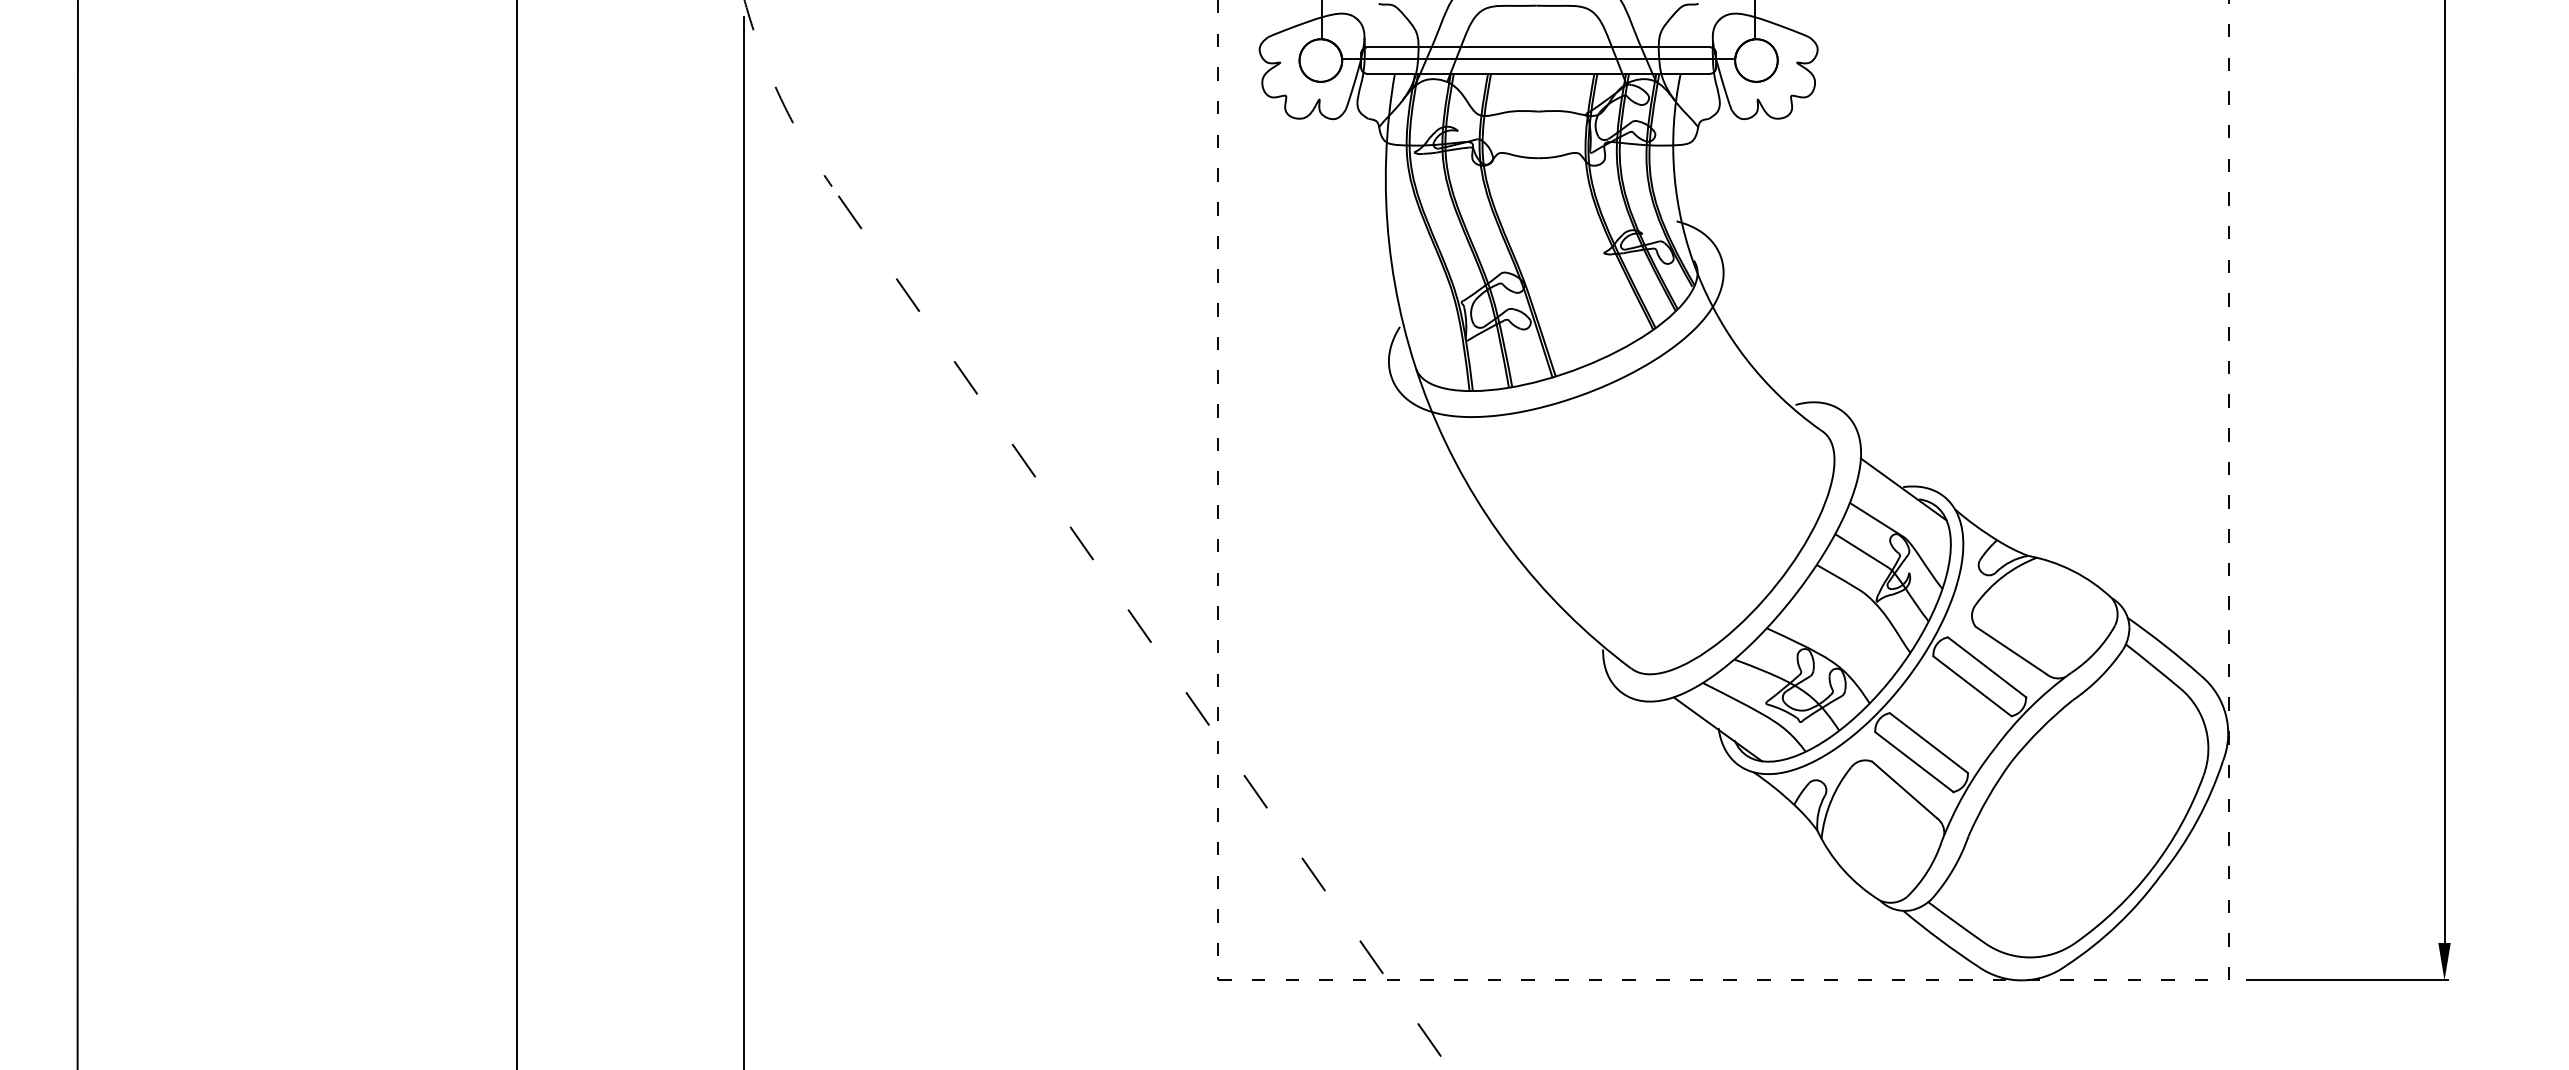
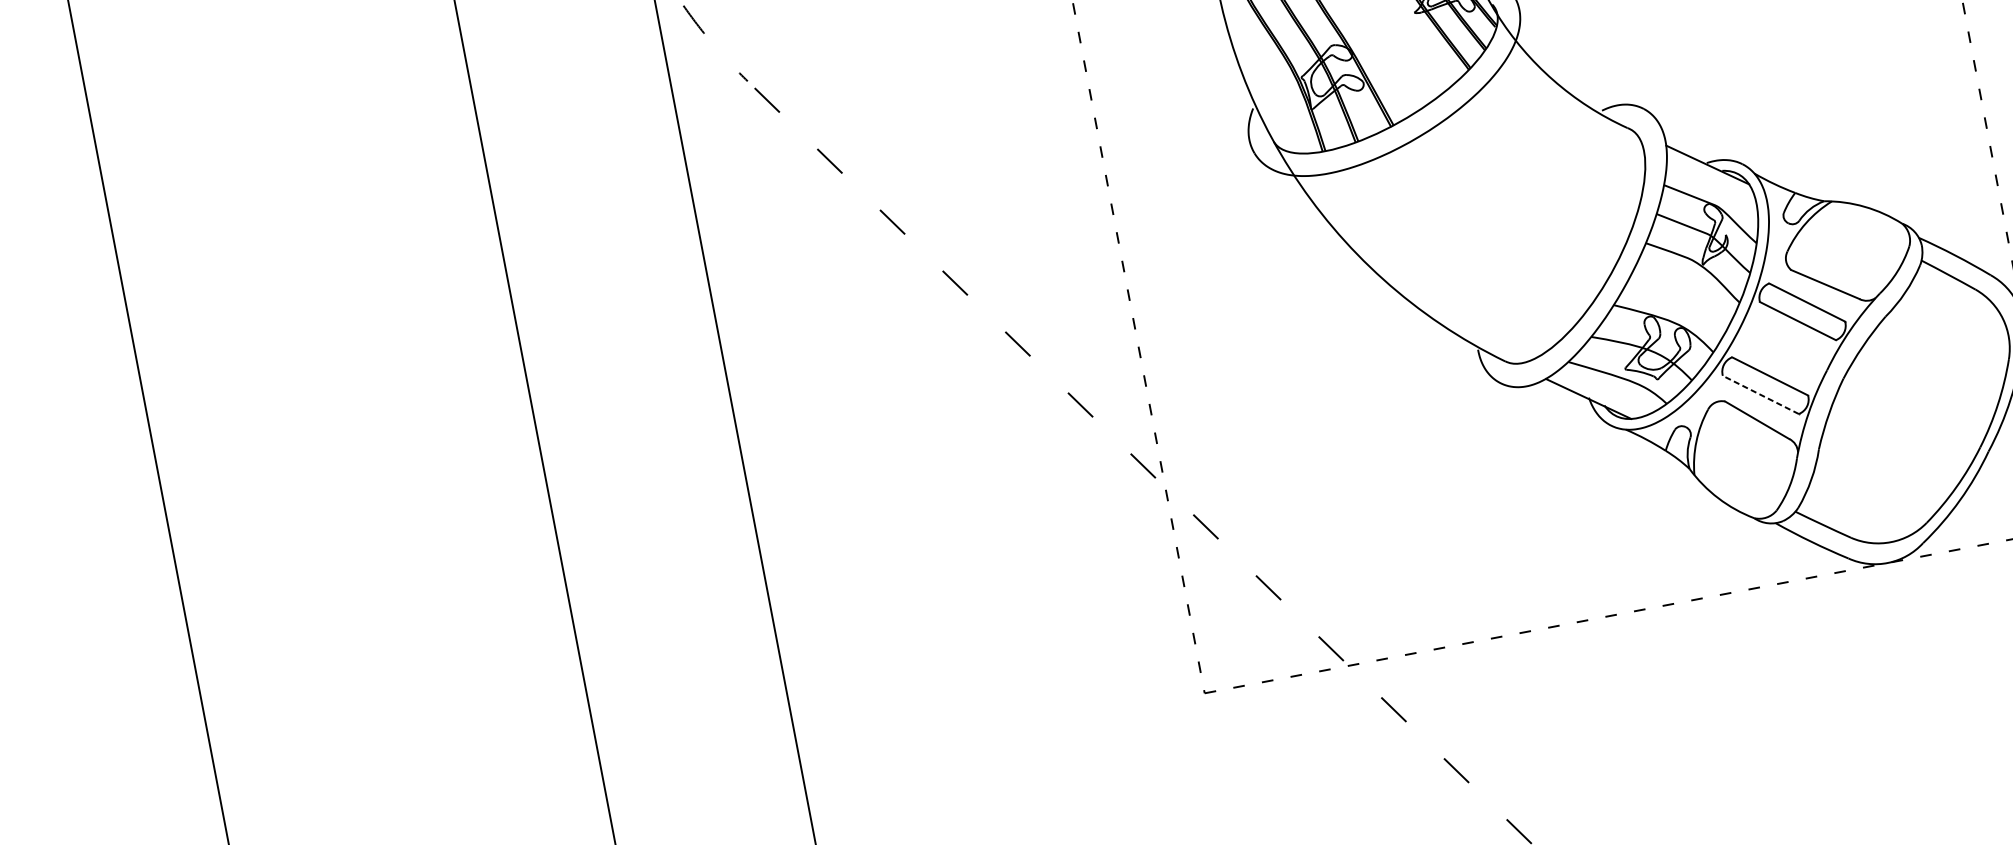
line: (1913, 761) -> (1760, 394), solid -> dashed

